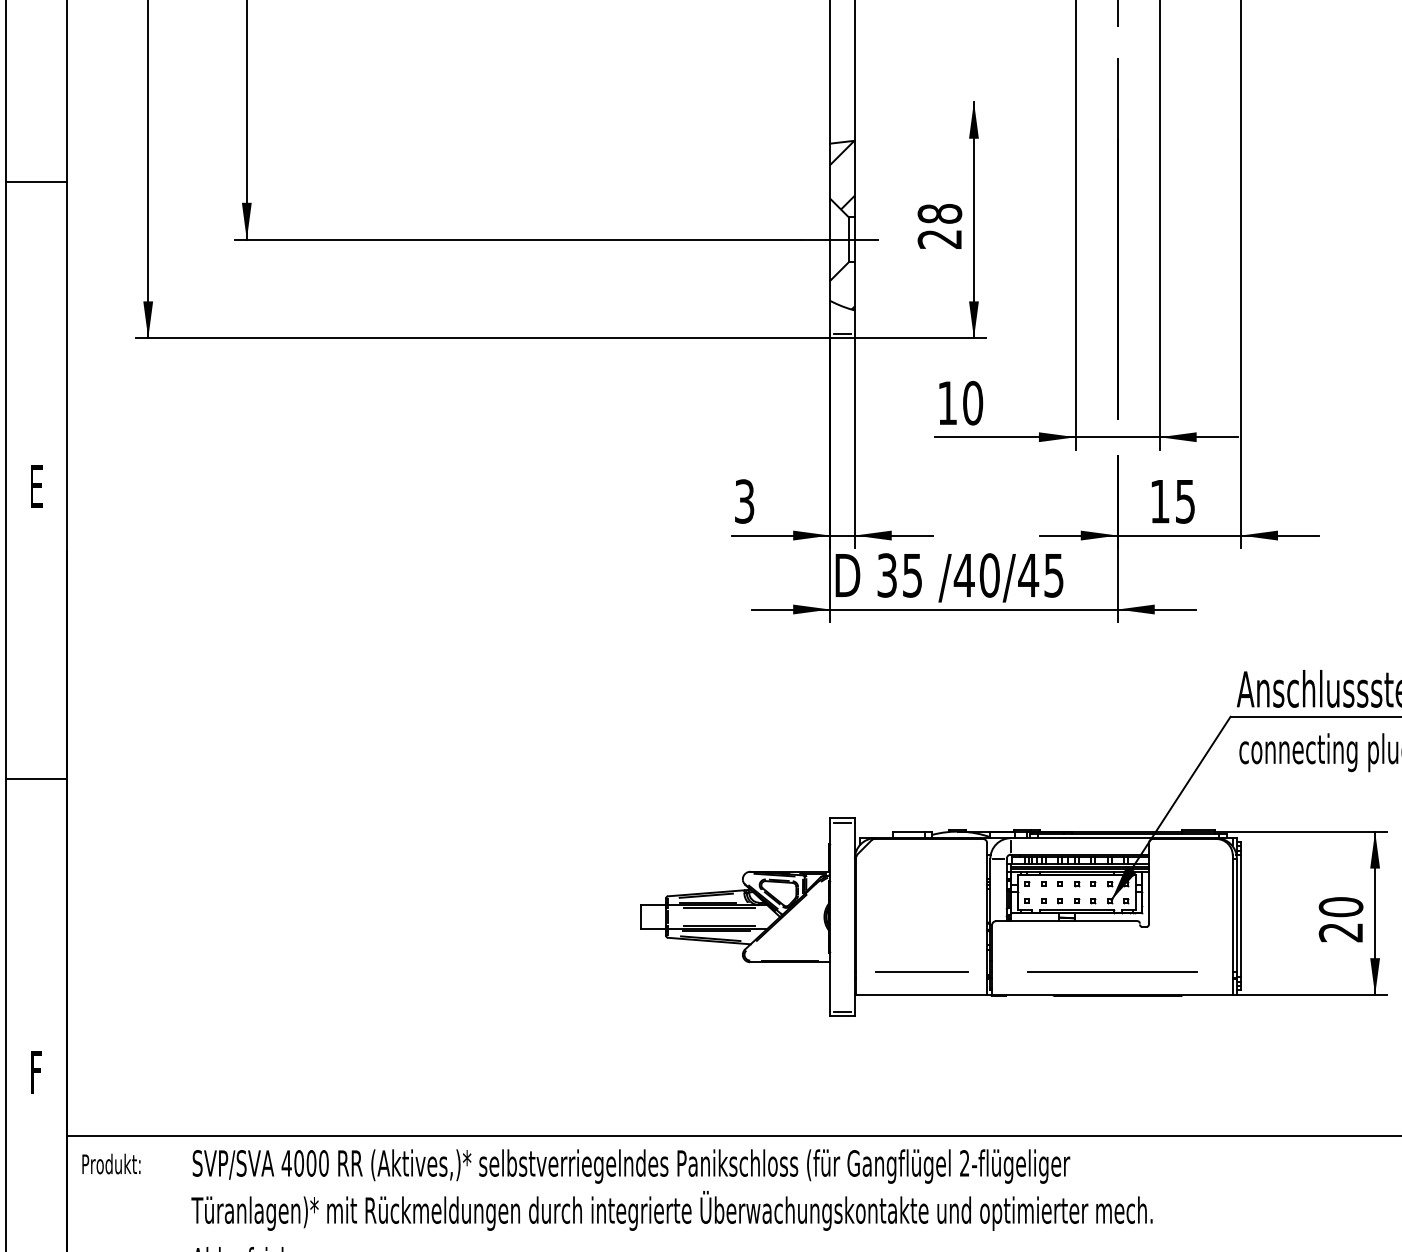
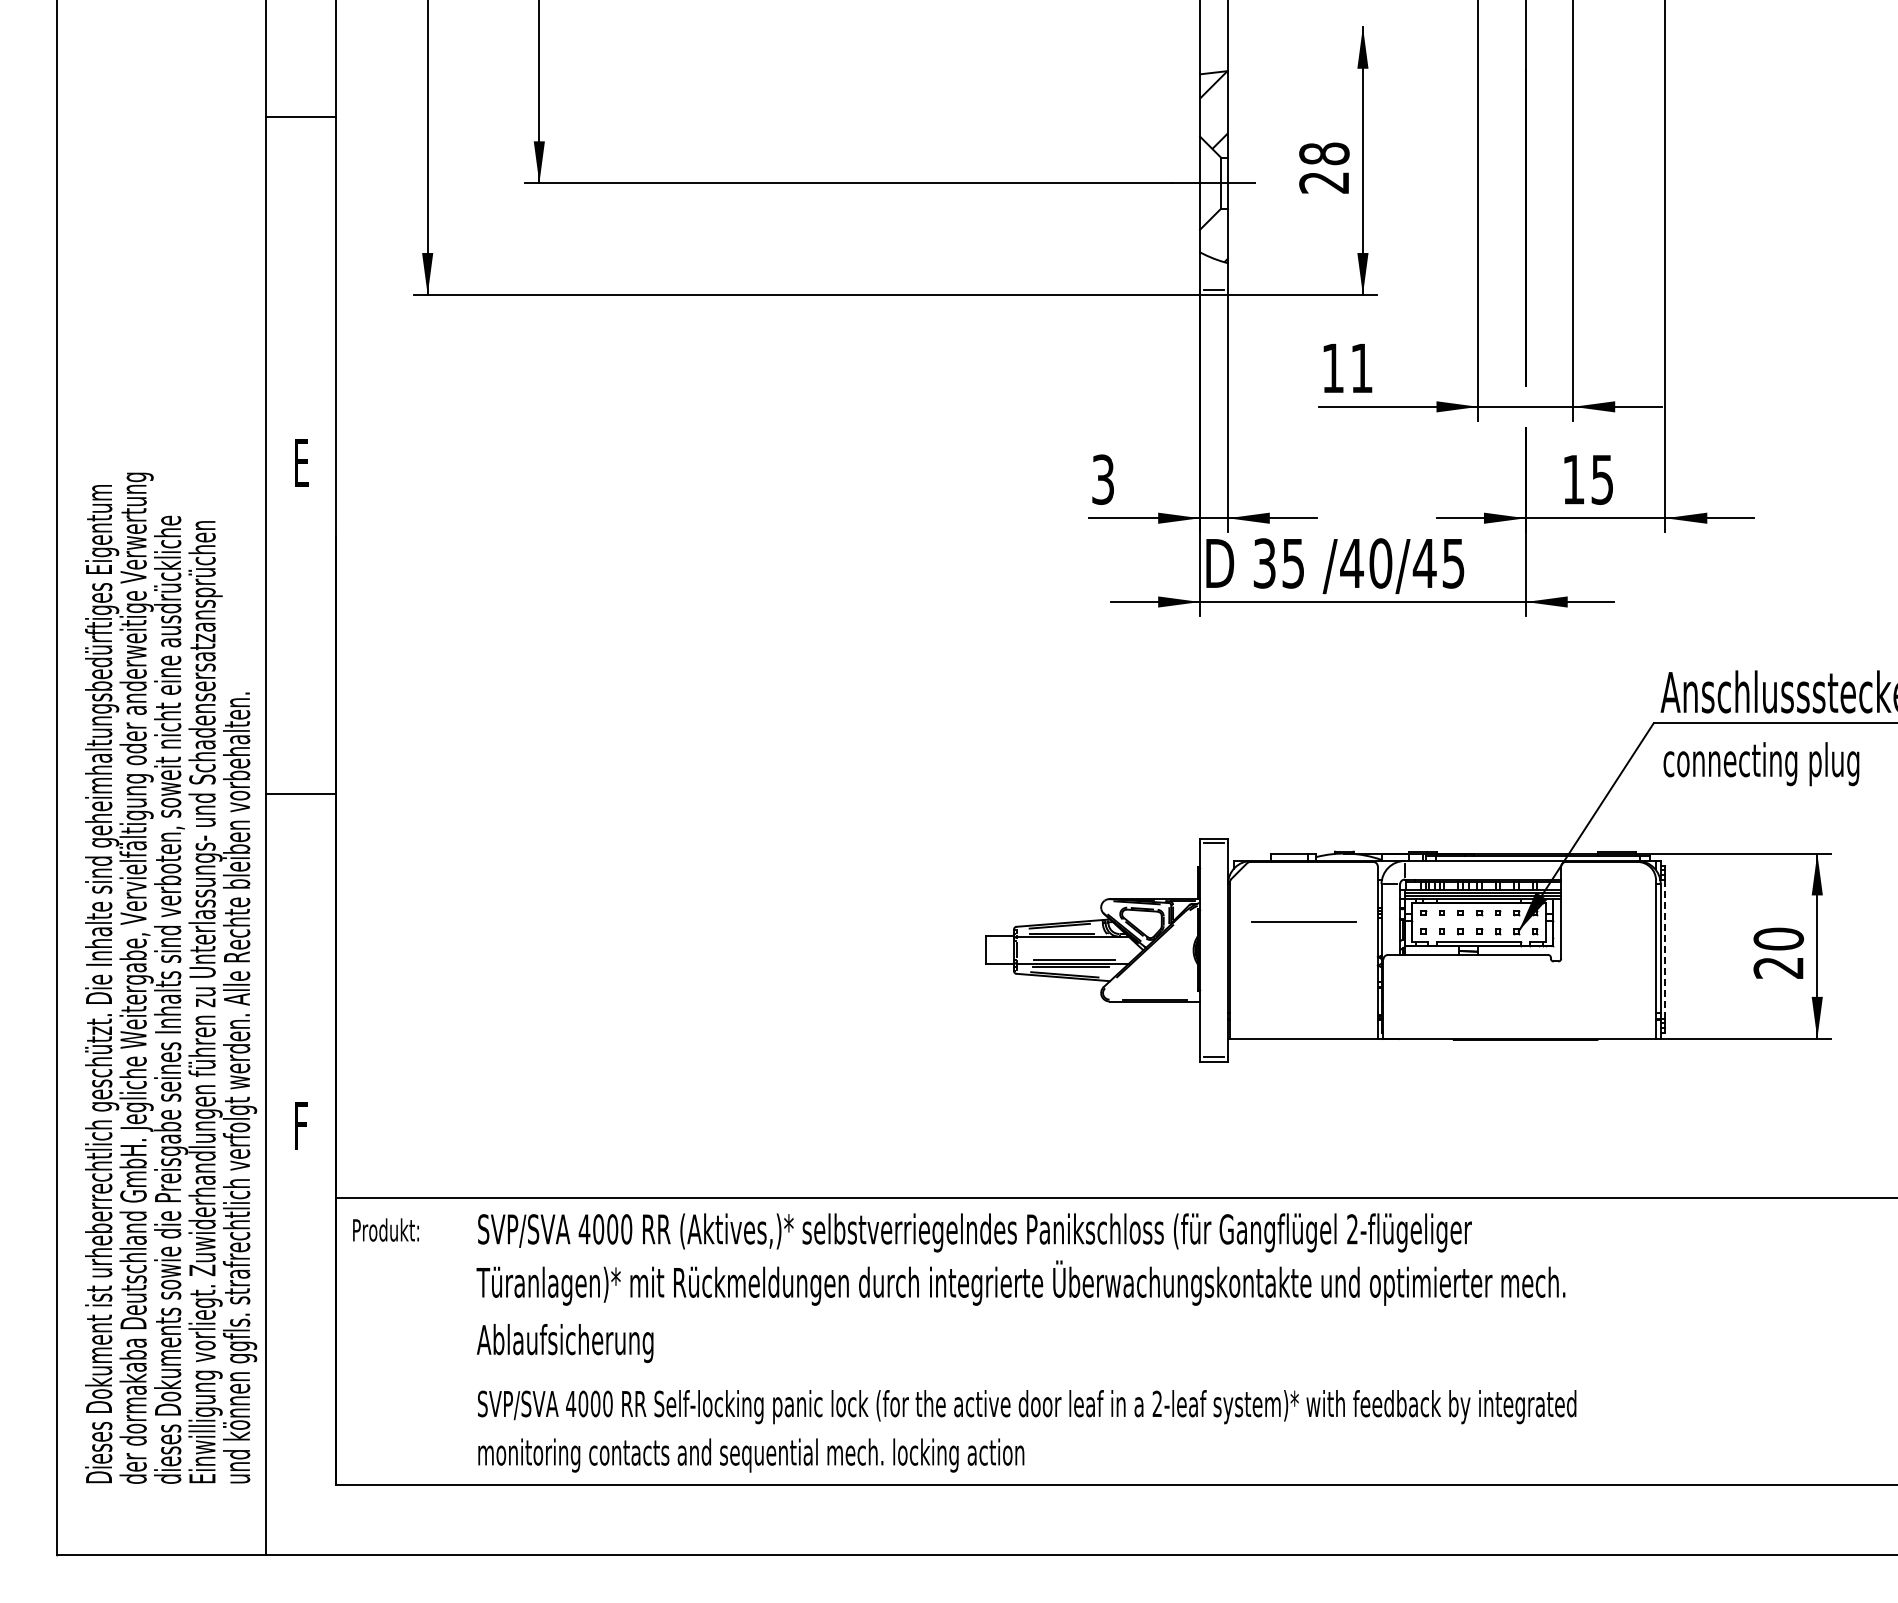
text: (972, 403) -> (1361, 368), 10 -> 11
line: (719, 908) -> (1074, 940), removed
line: (1241, 915) -> (1665, 948), solid -> dashed
line: (921, 971) -> (1303, 921), moved
line: (1112, 971) -> (1519, 1012), removed

